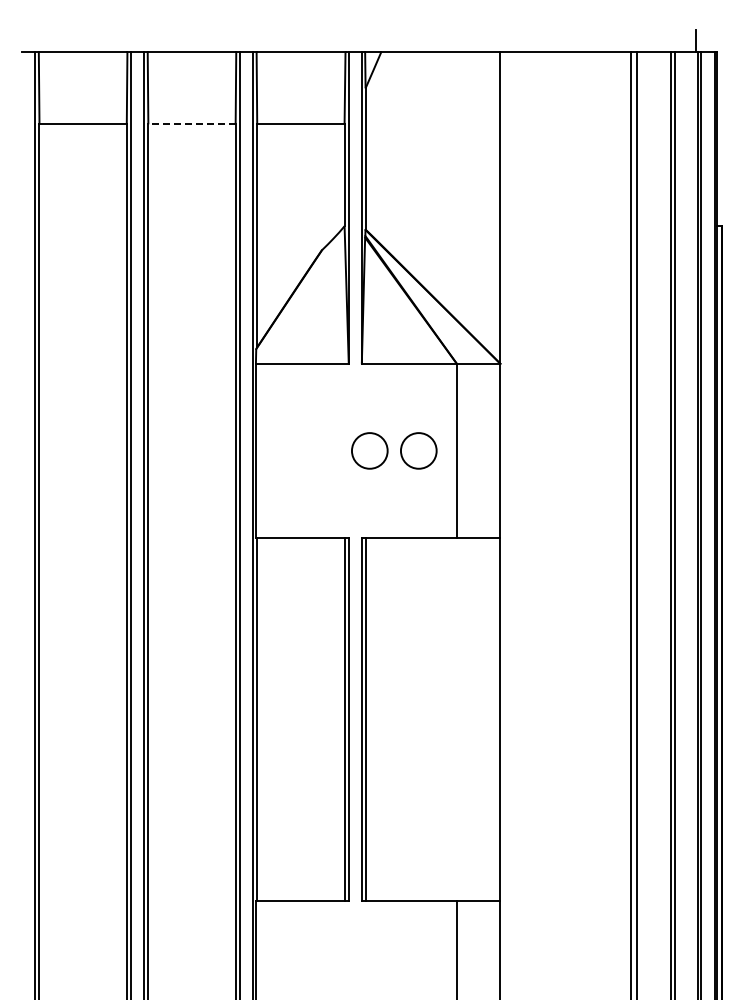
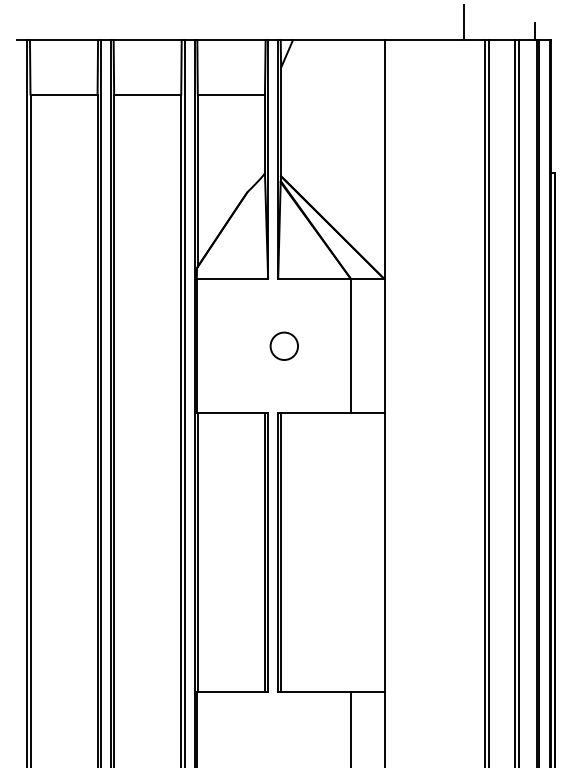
line: (604, 29) -> (464, 22), added
line: (192, 124) -> (148, 95), dashed -> solid
circle: (418, 450) -> (321, 345), removed

